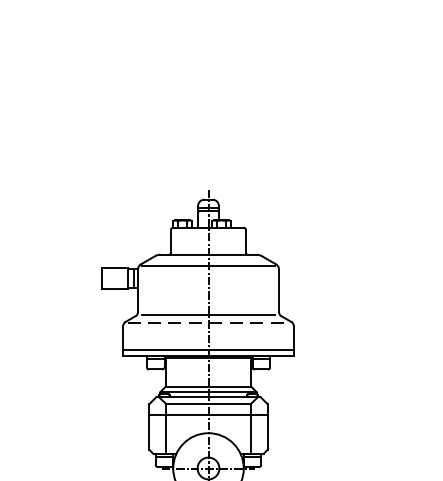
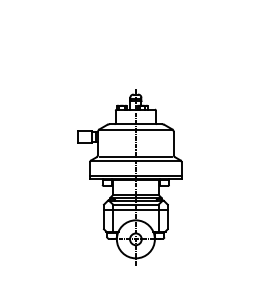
line: (207, 323) -> (135, 161), dashed -> solid

